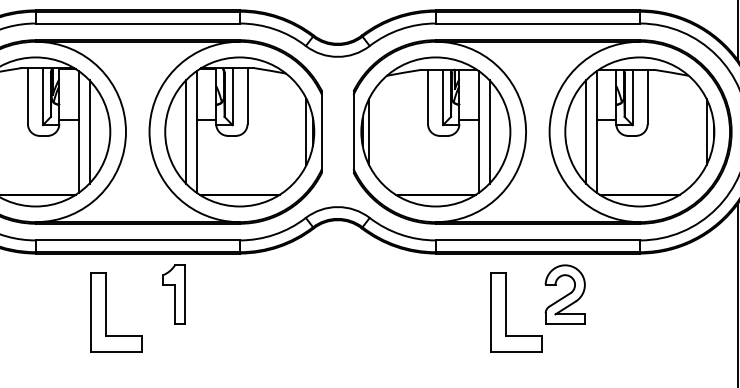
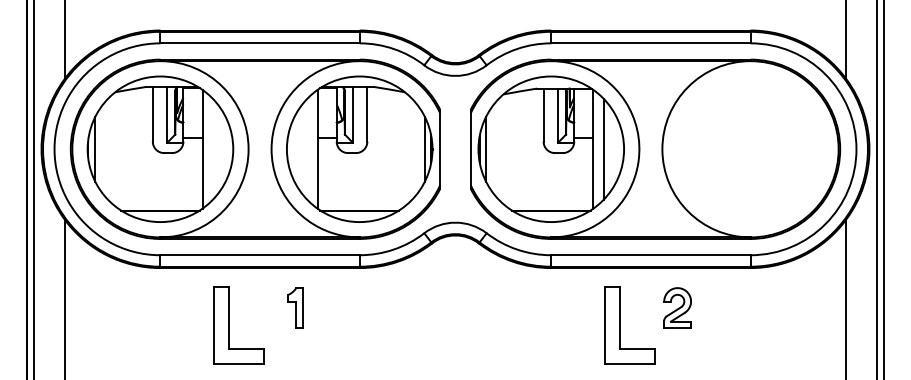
line: (89, 131) -> (212, 148), removed
line: (186, 131) -> (307, 148), removed
part: (639, 131) -> (750, 148), removed
part: (565, 293) -> (677, 307), size x0.7
part: (174, 294) -> (295, 308), size x0.7

